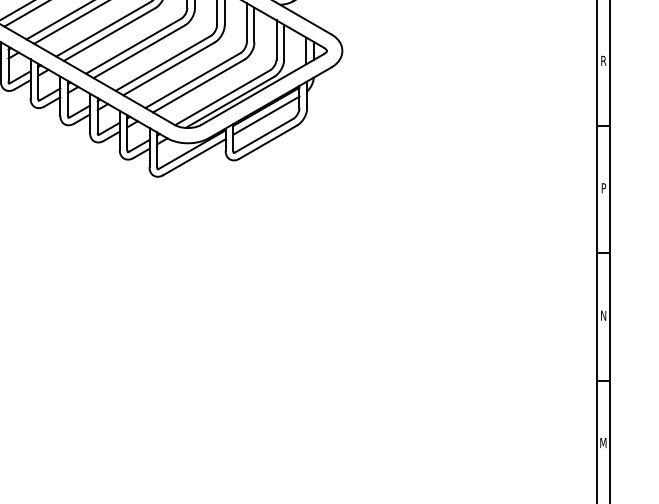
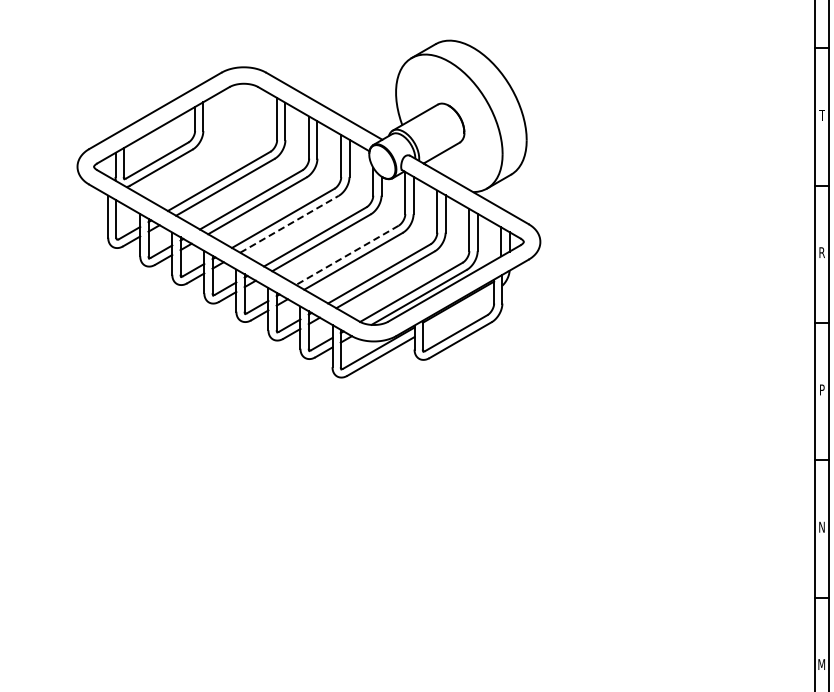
line: (109, 34) -> (289, 224), solid -> dashed
line: (162, 63) -> (346, 255), solid -> dashed
line: (266, 115) -> (458, 311), removed

